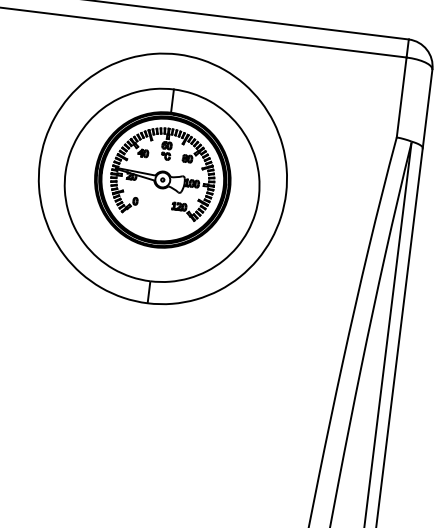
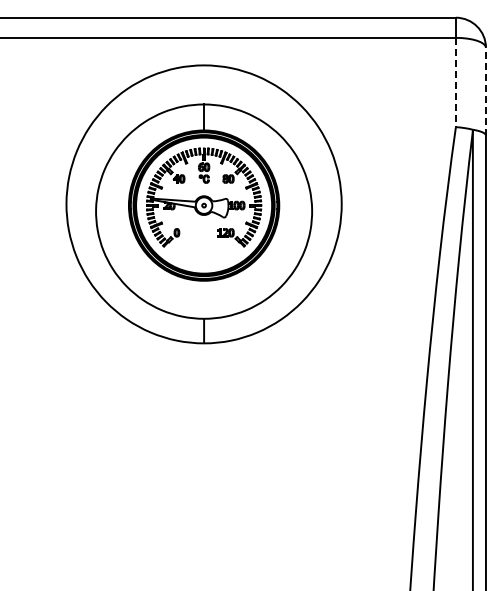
line: (401, 97) -> (455, 82), solid -> dashed
line: (427, 108) -> (485, 91), solid -> dashed

